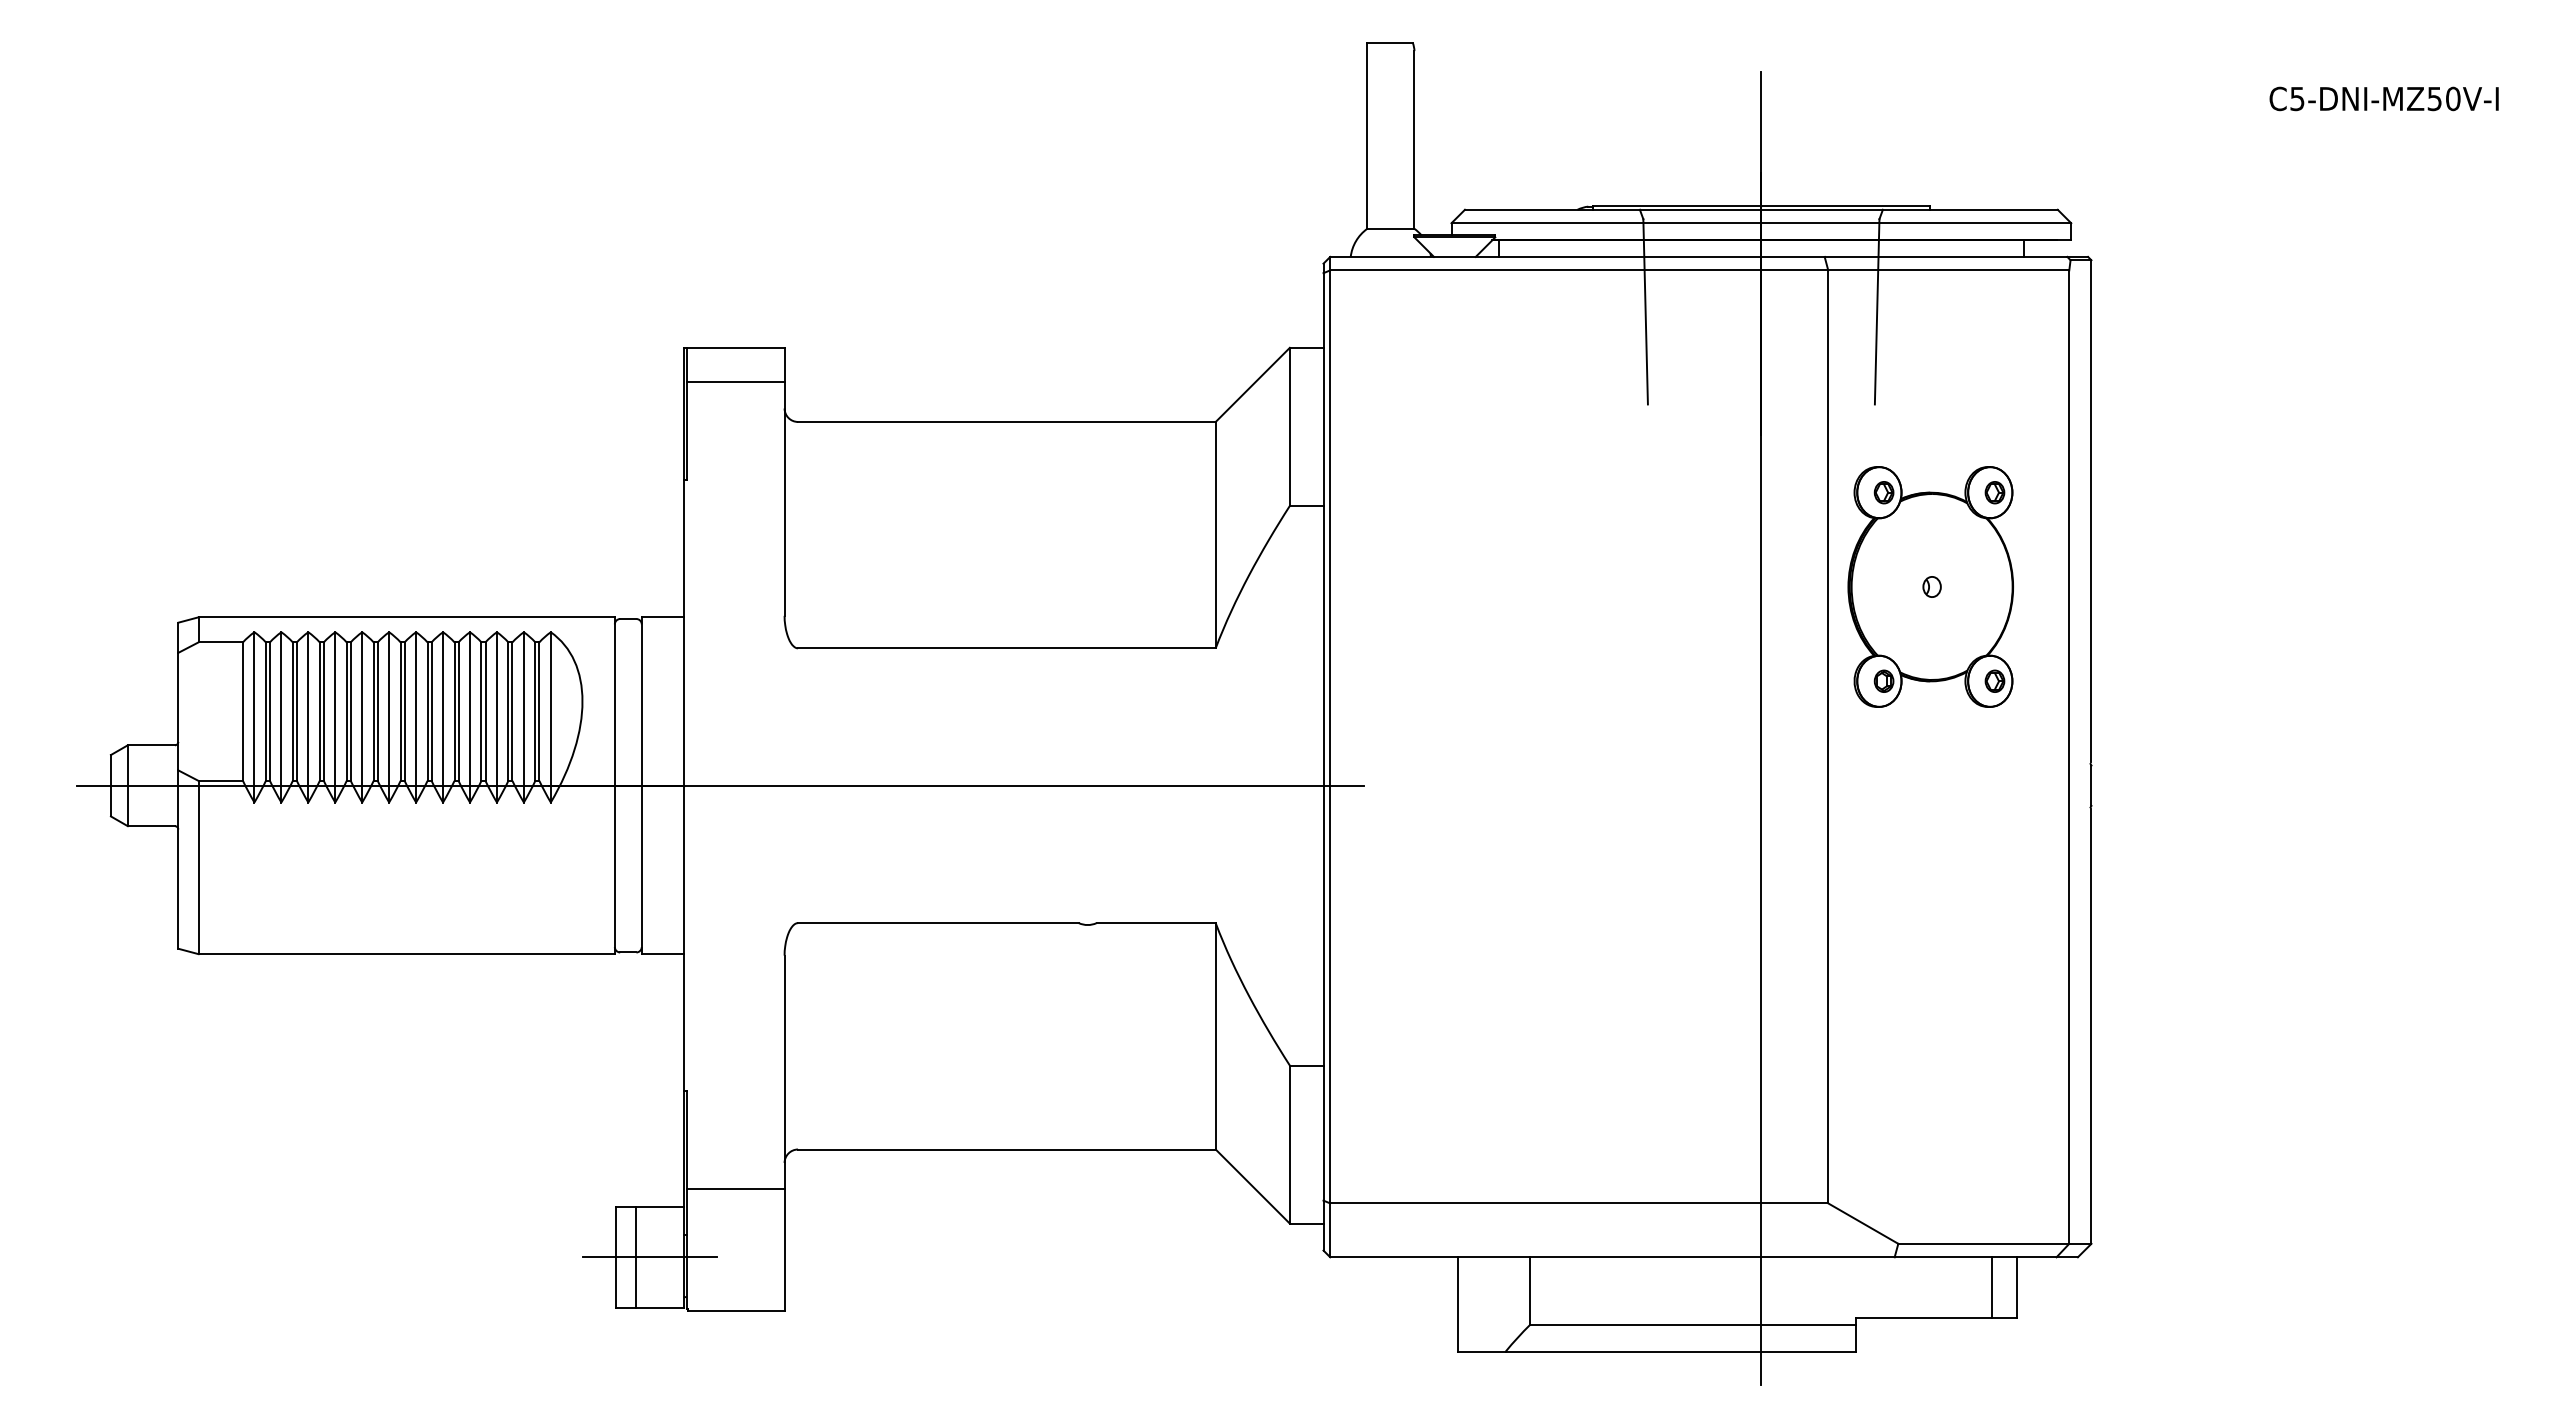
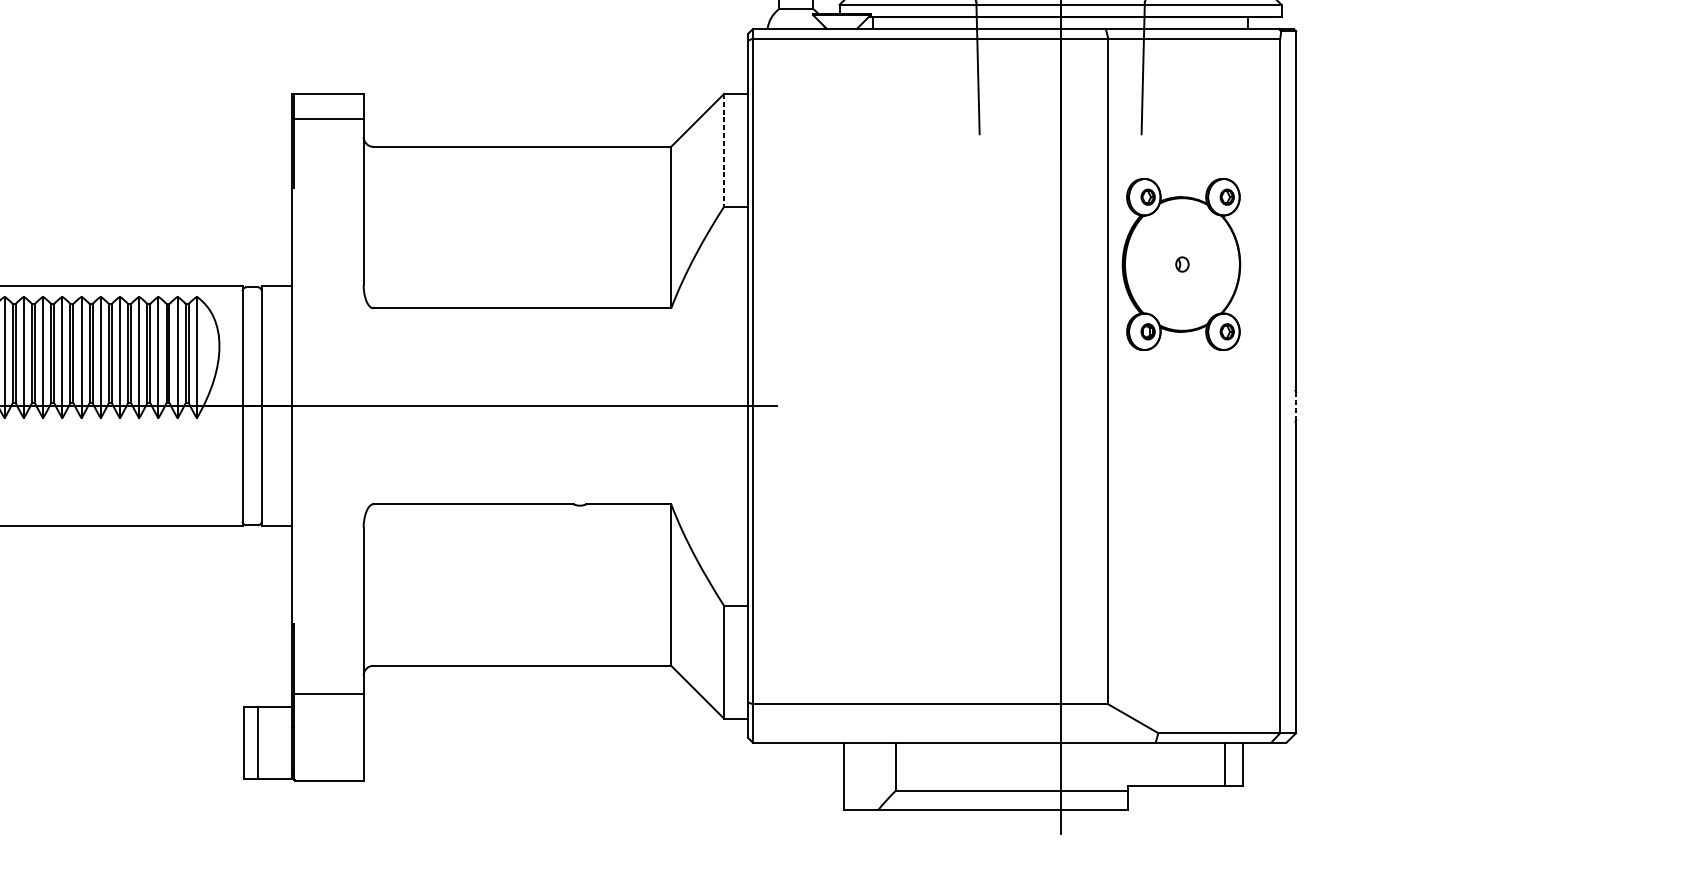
line: (1289, 427) -> (723, 150), solid -> dashed
line: (2091, 785) -> (1296, 406), solid -> dashed
line: (649, 1257) -> (267, 742), removed

